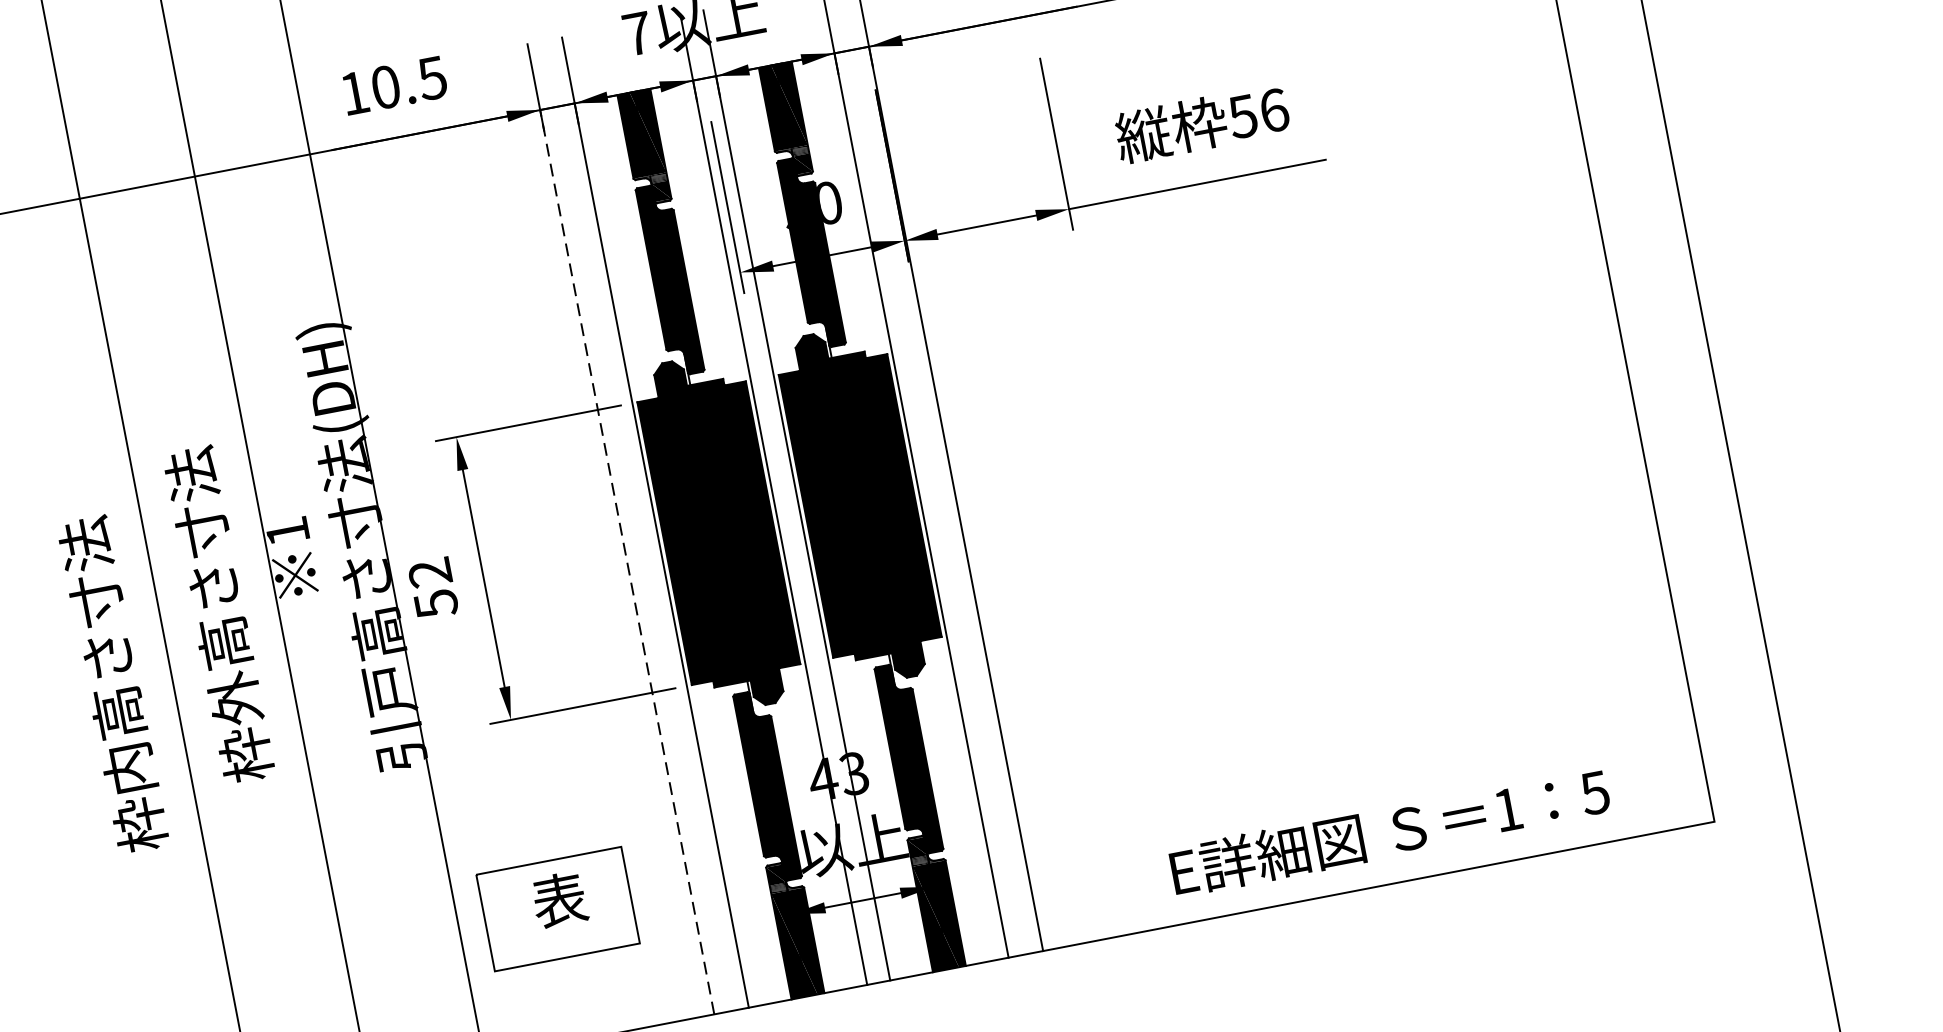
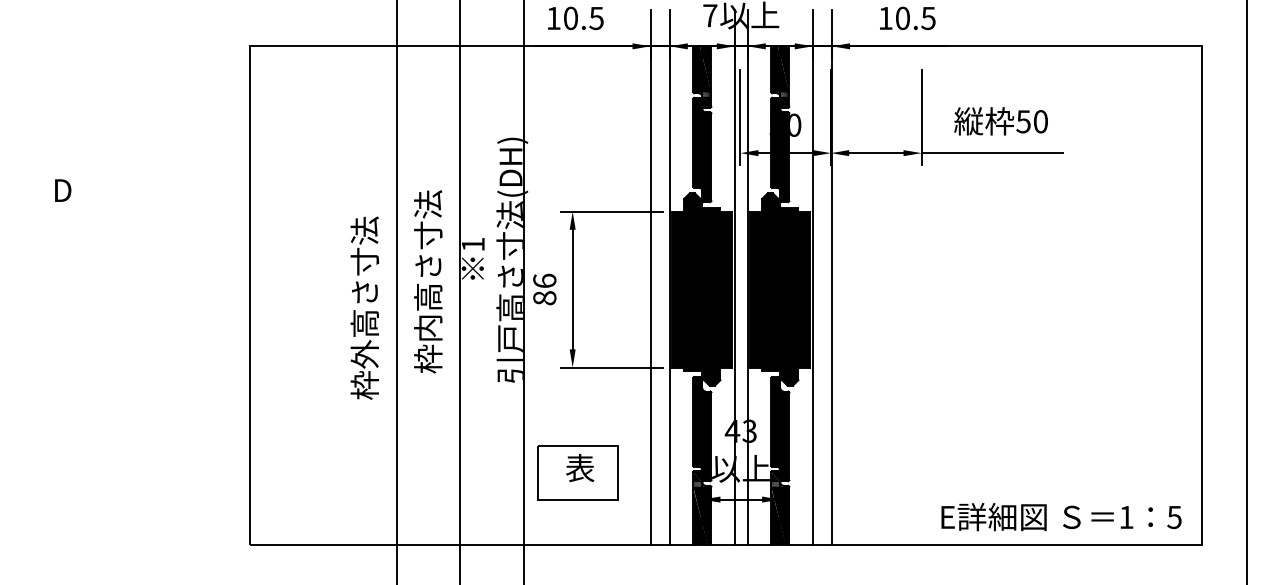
text: (1275, 109) -> (1041, 121), 56 -> 50
line: (626, 562) -> (650, 295), dashed -> solid
text: (432, 588) -> (544, 289), 52 -> 86
text: (235, 697) -> (428, 327), 枠外高さ寸法 -> 枠内高さ寸法
text: (128, 767) -> (364, 353), 枠内高さ寸法 -> 枠外高さ寸法
text: (1390, 832) -> (1061, 517), moved

